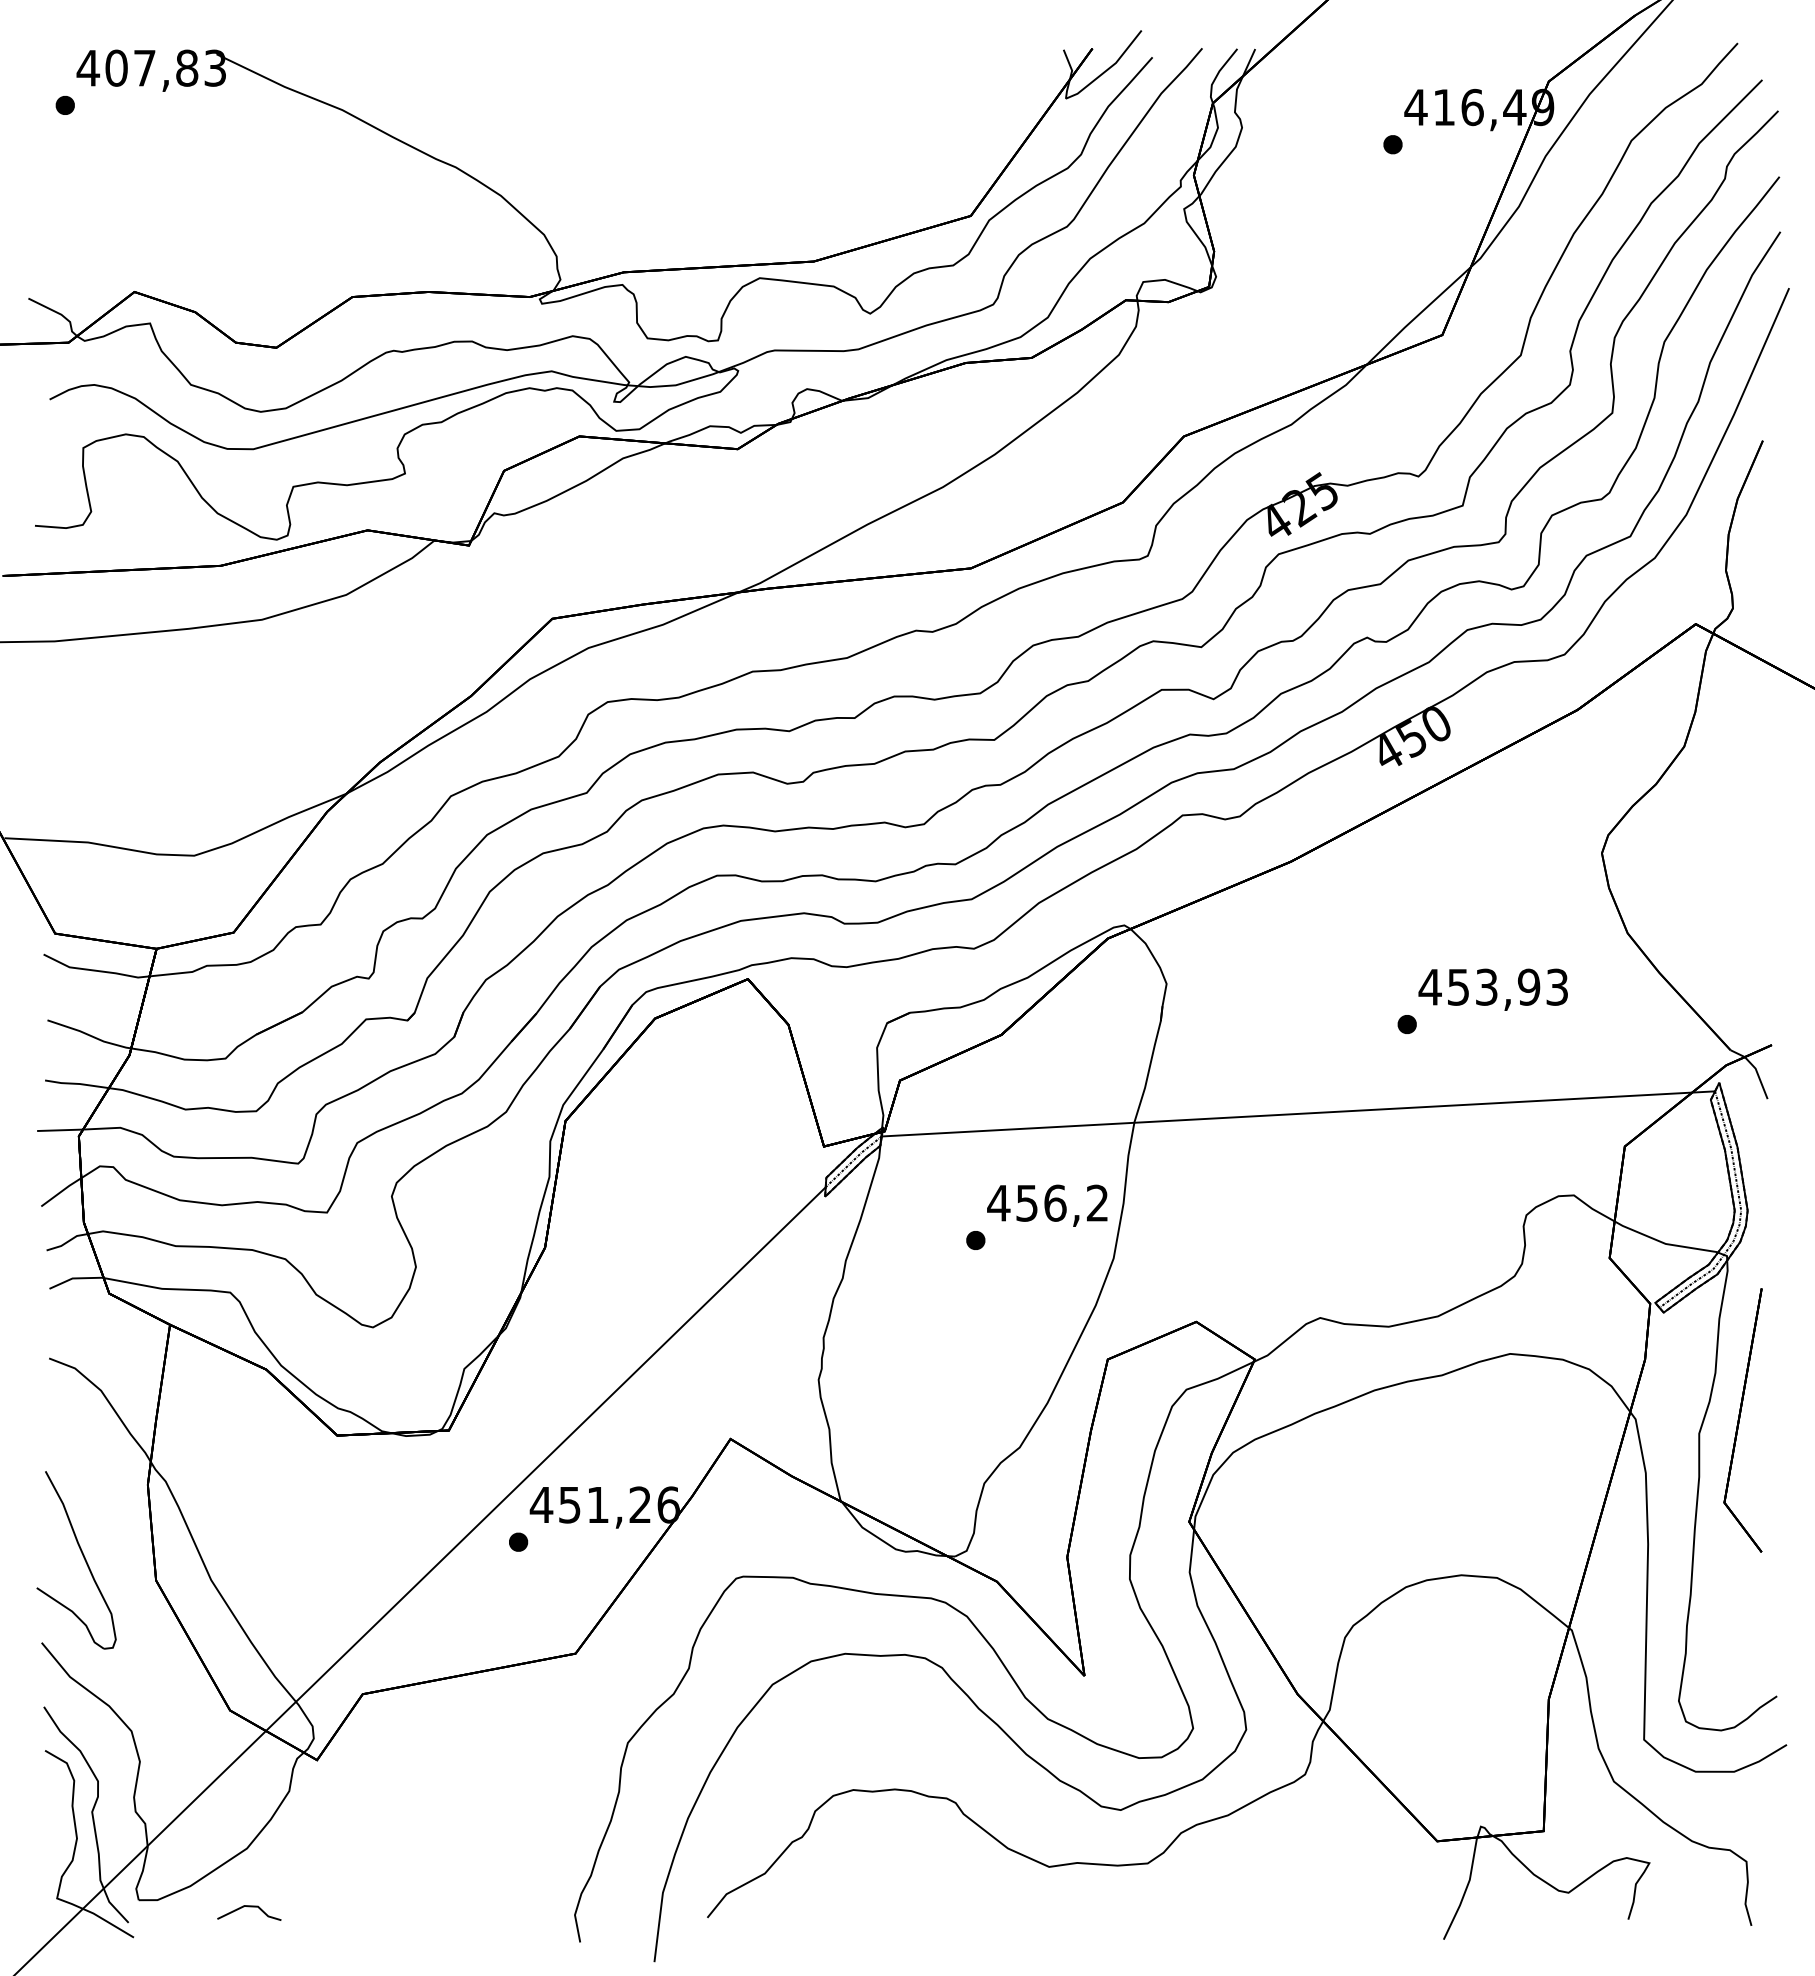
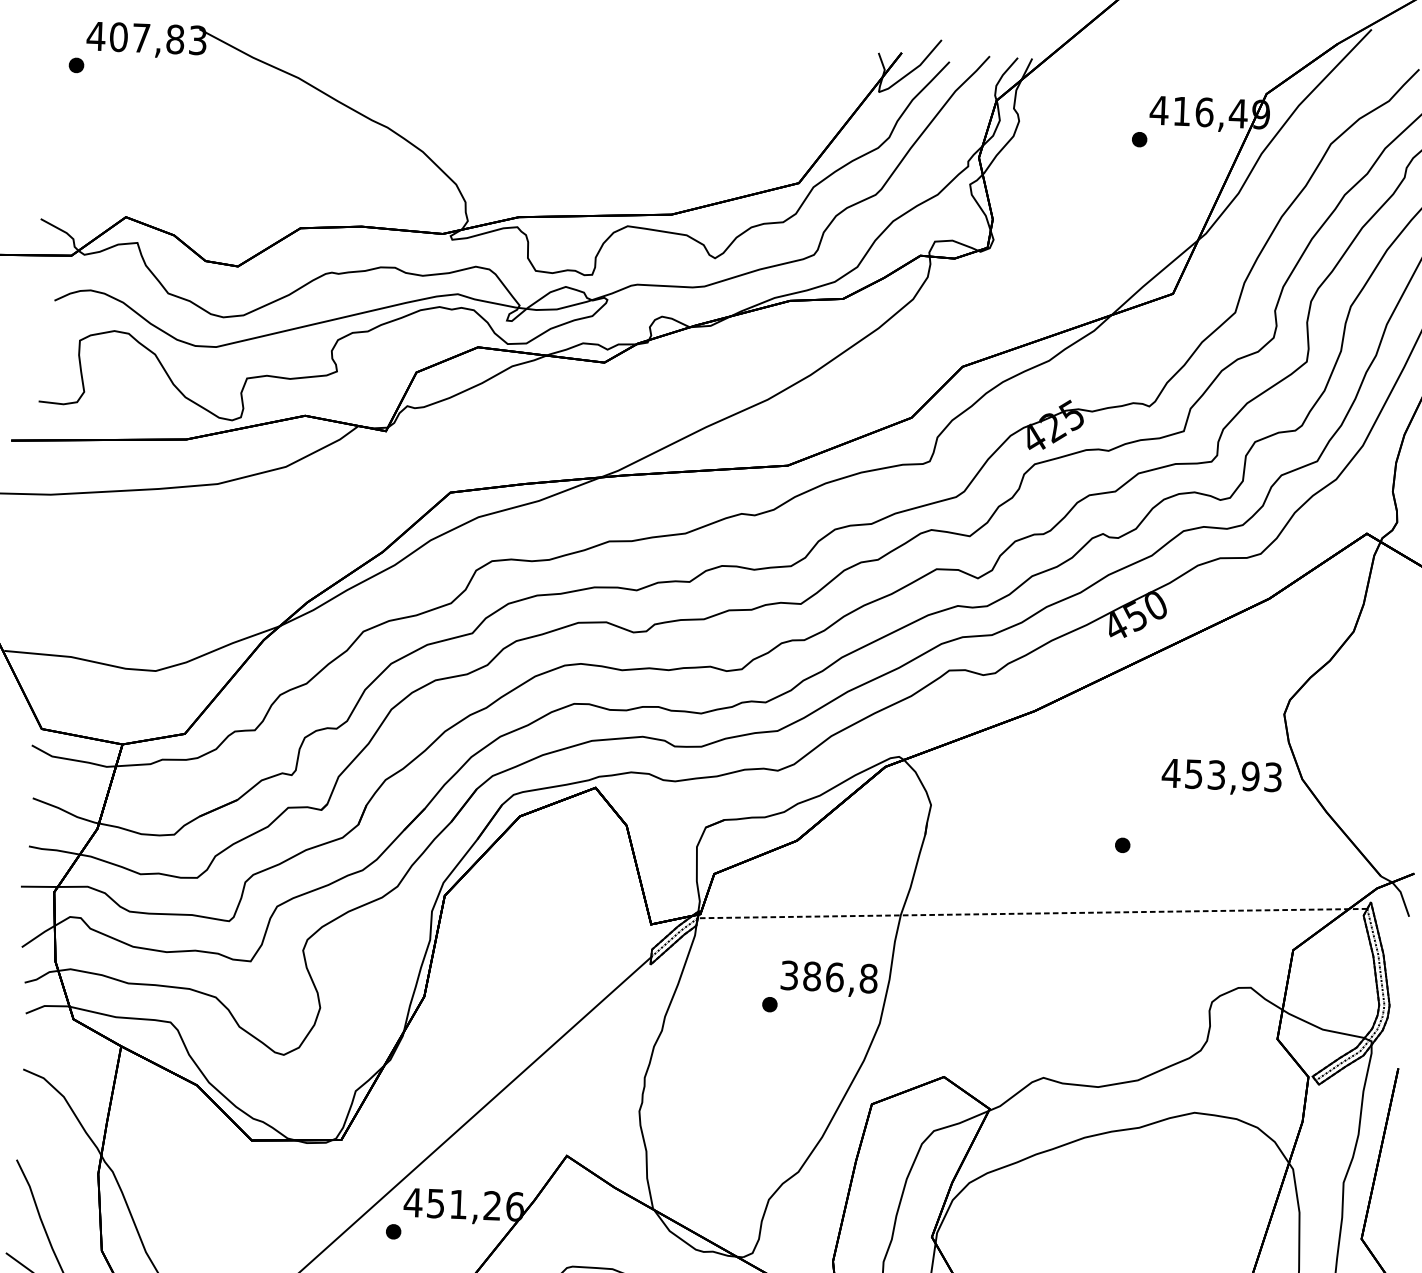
text: (1492, 989) -> (1221, 777), moved
line: (1297, 1113) -> (1031, 913), solid -> dashed
text: (1047, 1202) -> (828, 976), 456,2 -> 386,8

